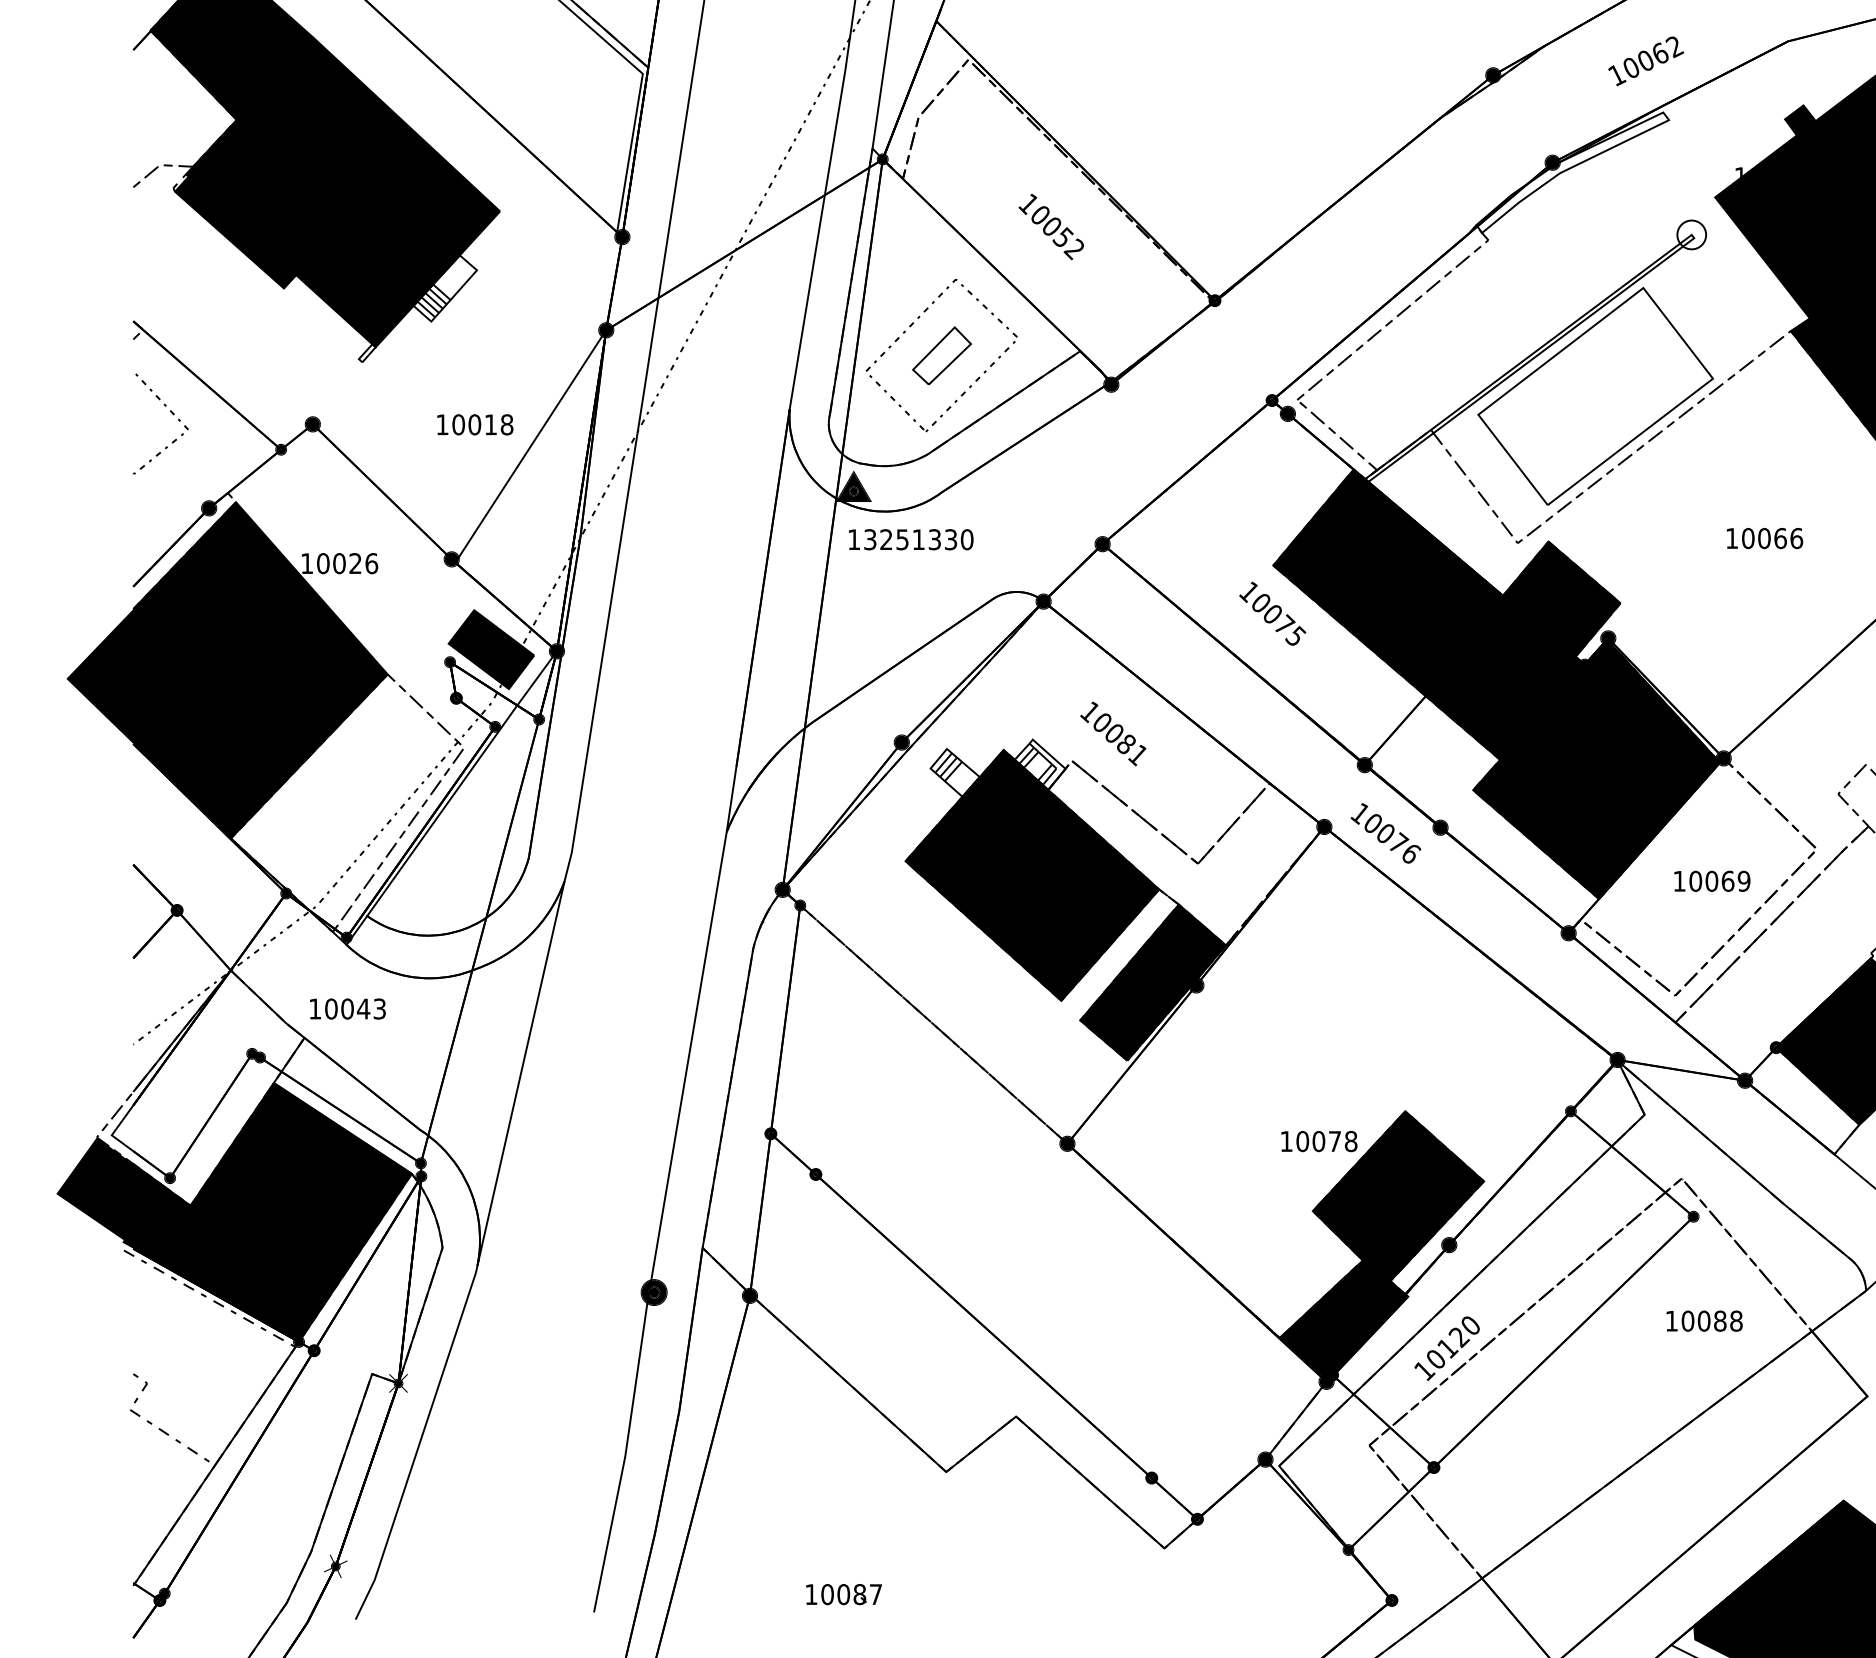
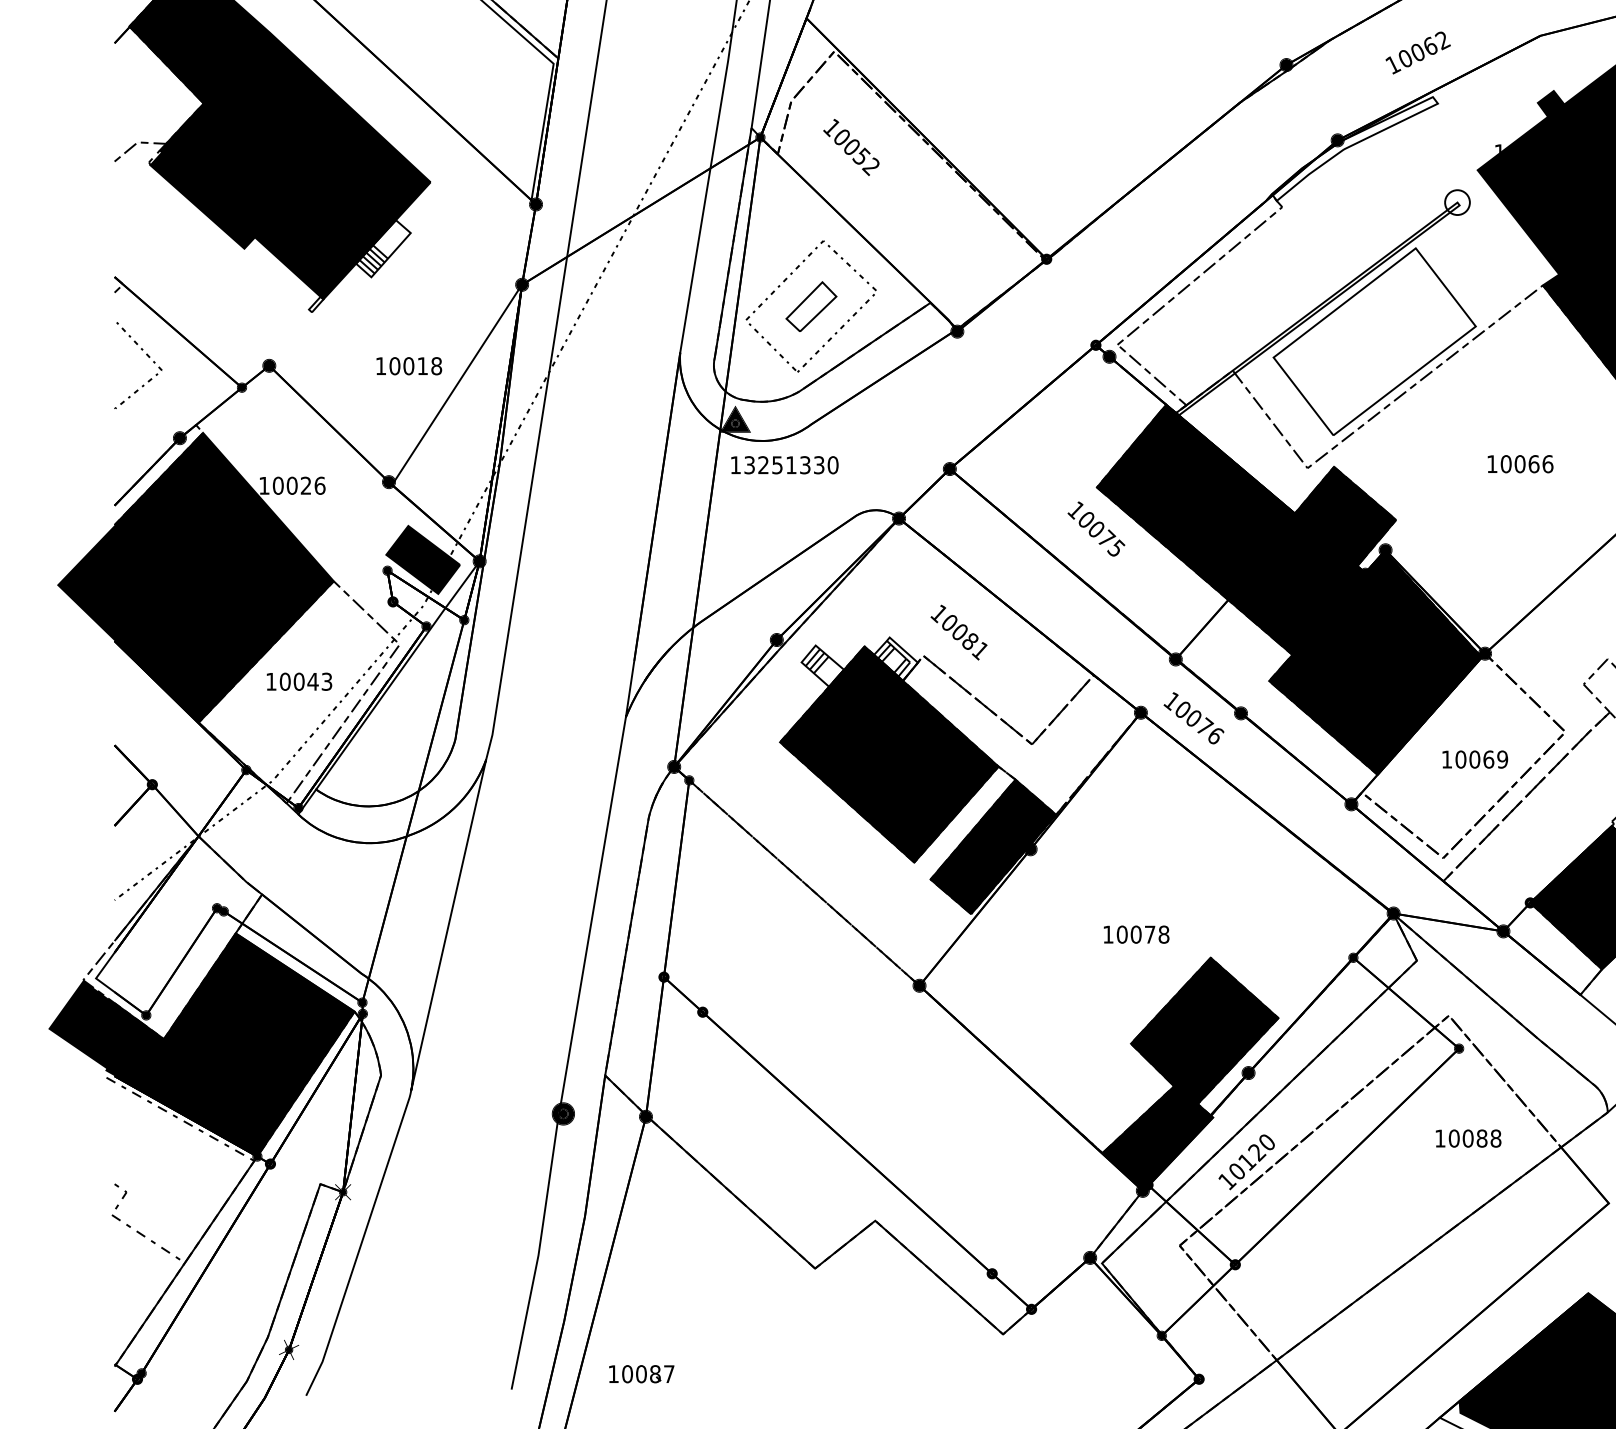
text: (1050, 226) -> (850, 147), moved
text: (347, 1008) -> (299, 681), moved
text: (1319, 1141) -> (1136, 934), moved
part: (843, 1594) -> (641, 1374), moved

